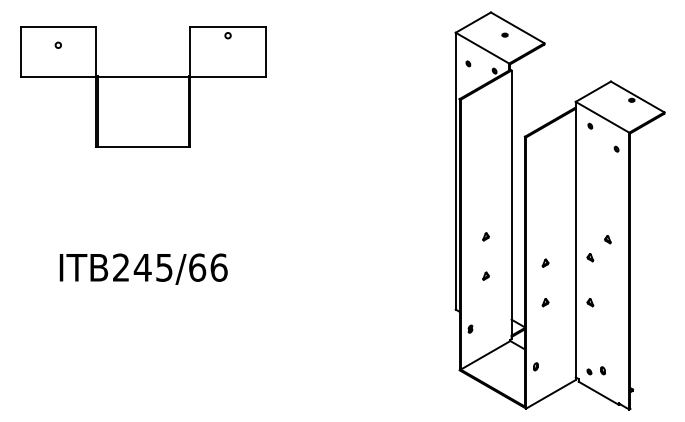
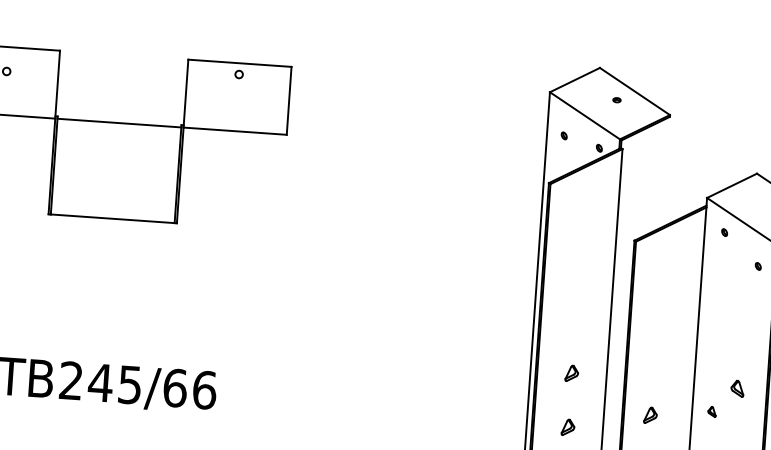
part: (485, 236) -> (571, 372), size x1.6
part: (607, 239) -> (737, 388), size x1.6
part: (545, 262) -> (650, 414), size x1.6
part: (485, 275) -> (567, 426), size x1.6

